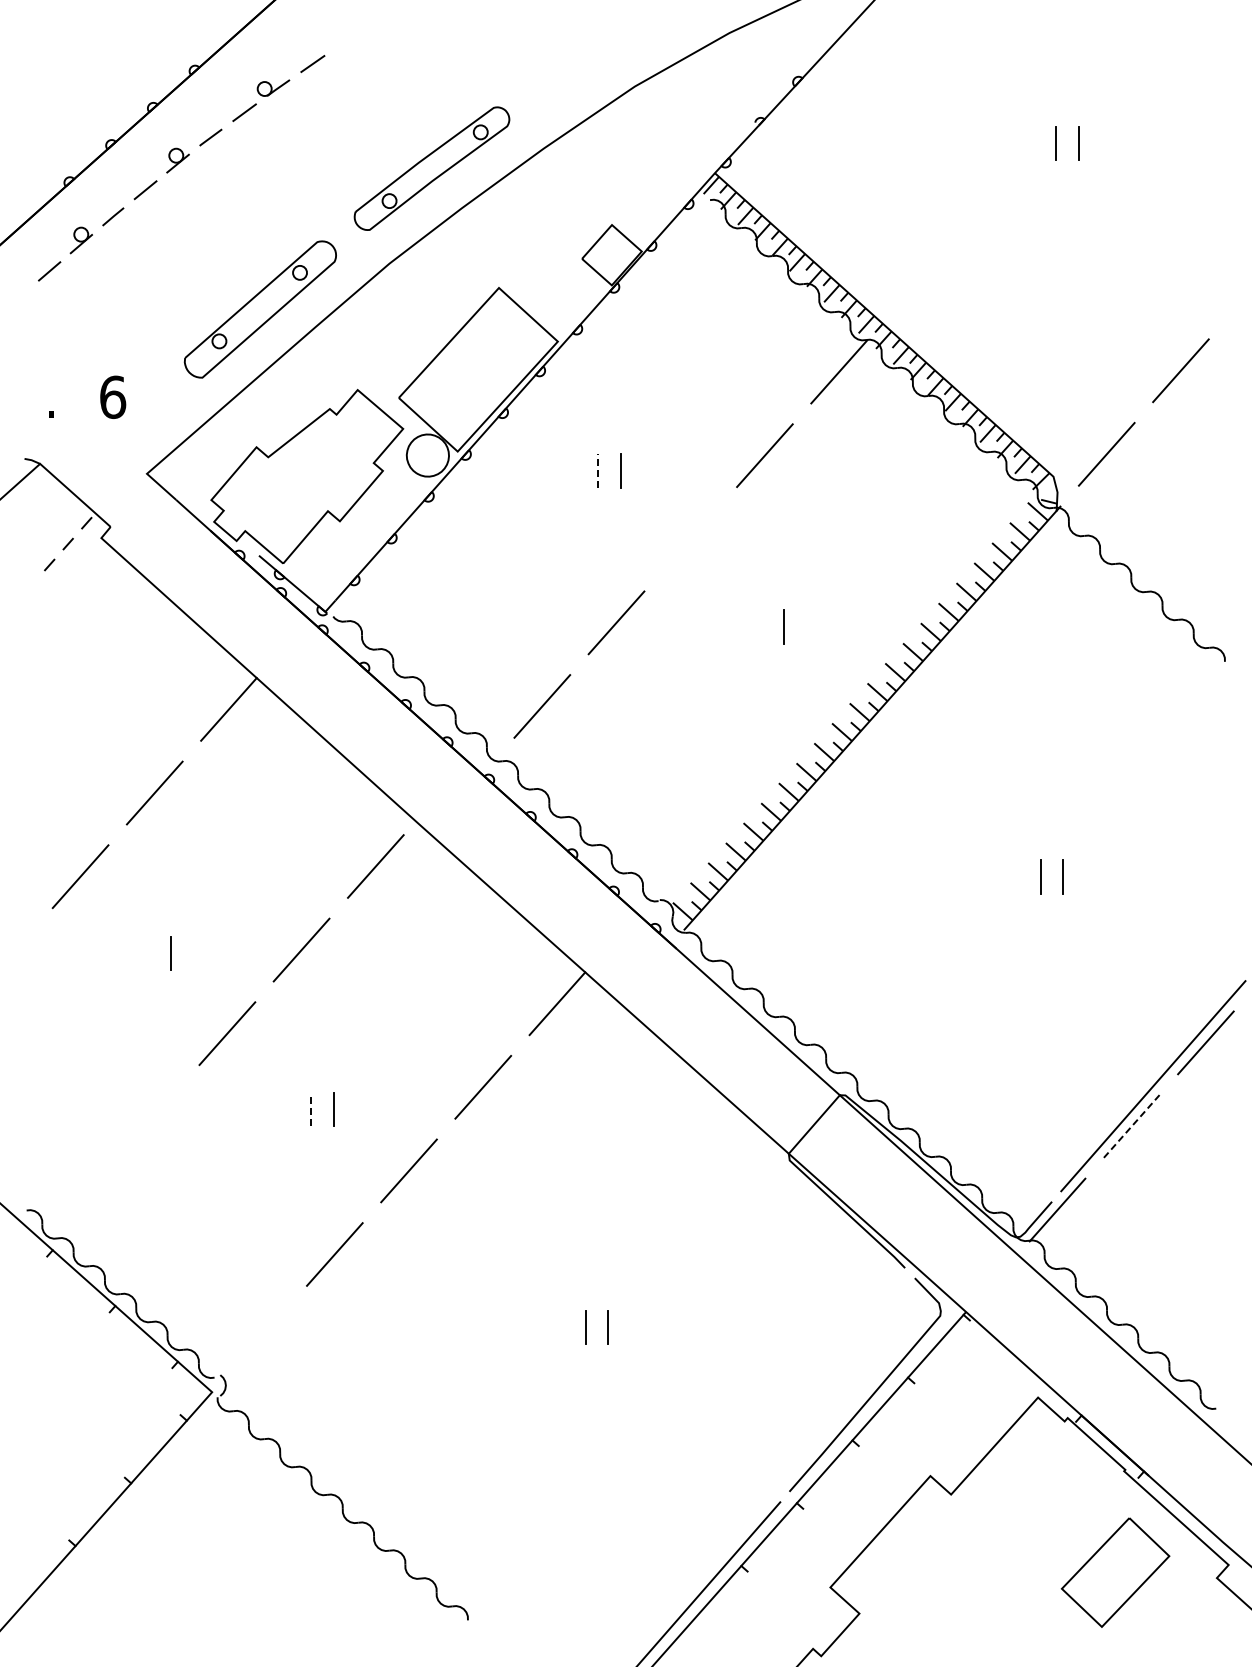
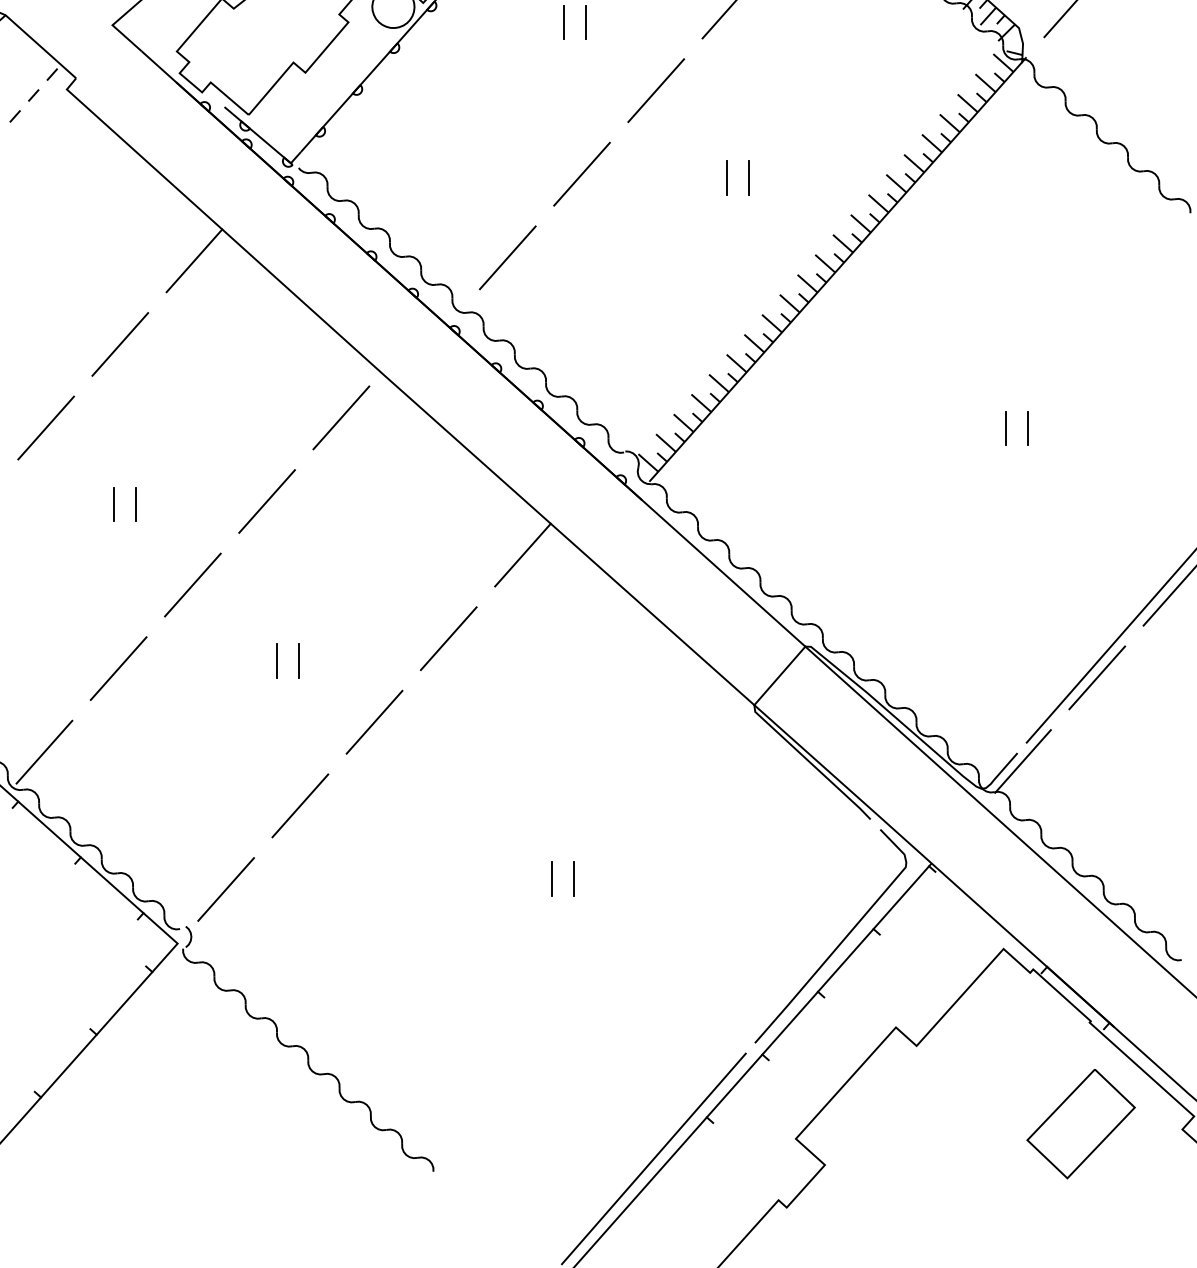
line: (598, 470) -> (564, 21), dashed -> solid
line: (690, 538) -> (656, 89), added
line: (761, 626) -> (727, 177), added
line: (148, 953) -> (114, 504), added
line: (311, 1109) -> (277, 660), dashed -> solid
line: (153, 1116) -> (119, 667), added
line: (1131, 1126) -> (1097, 677), dashed -> solid
line: (78, 1200) -> (44, 751), added
line: (260, 1337) -> (226, 888), added

